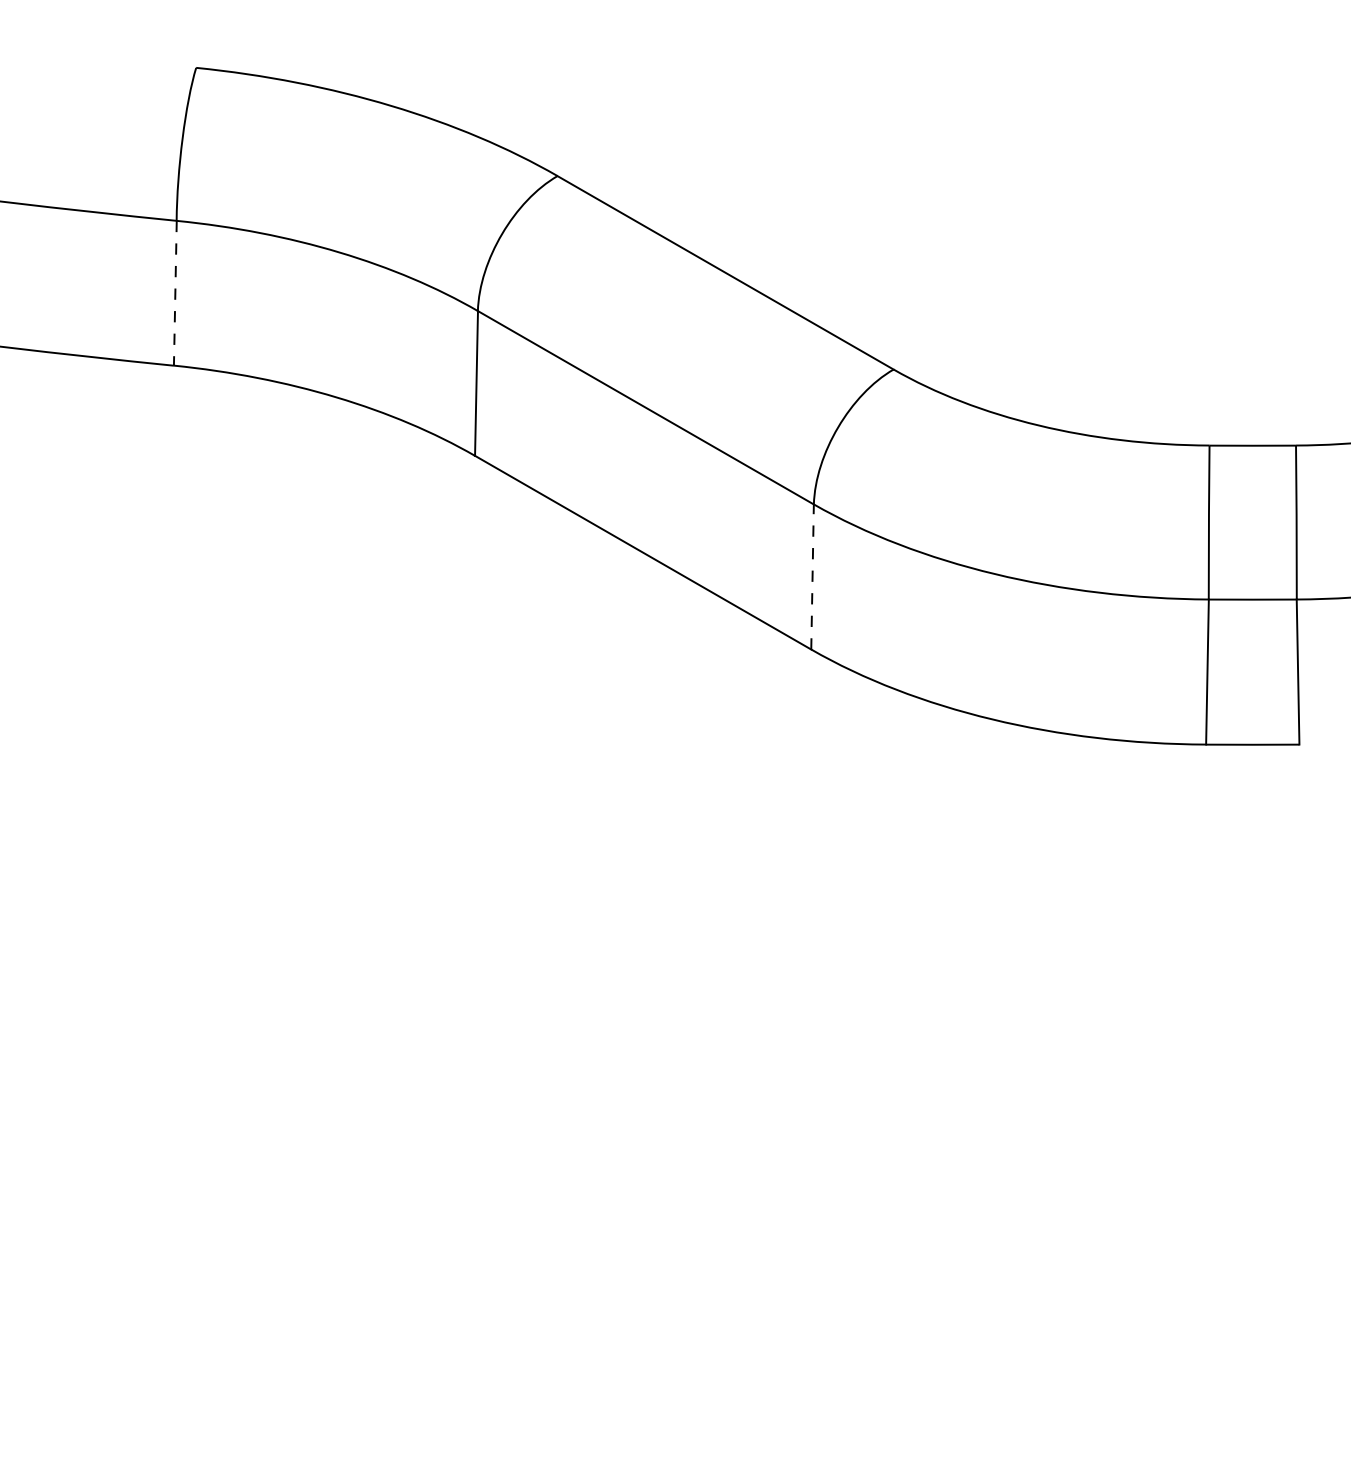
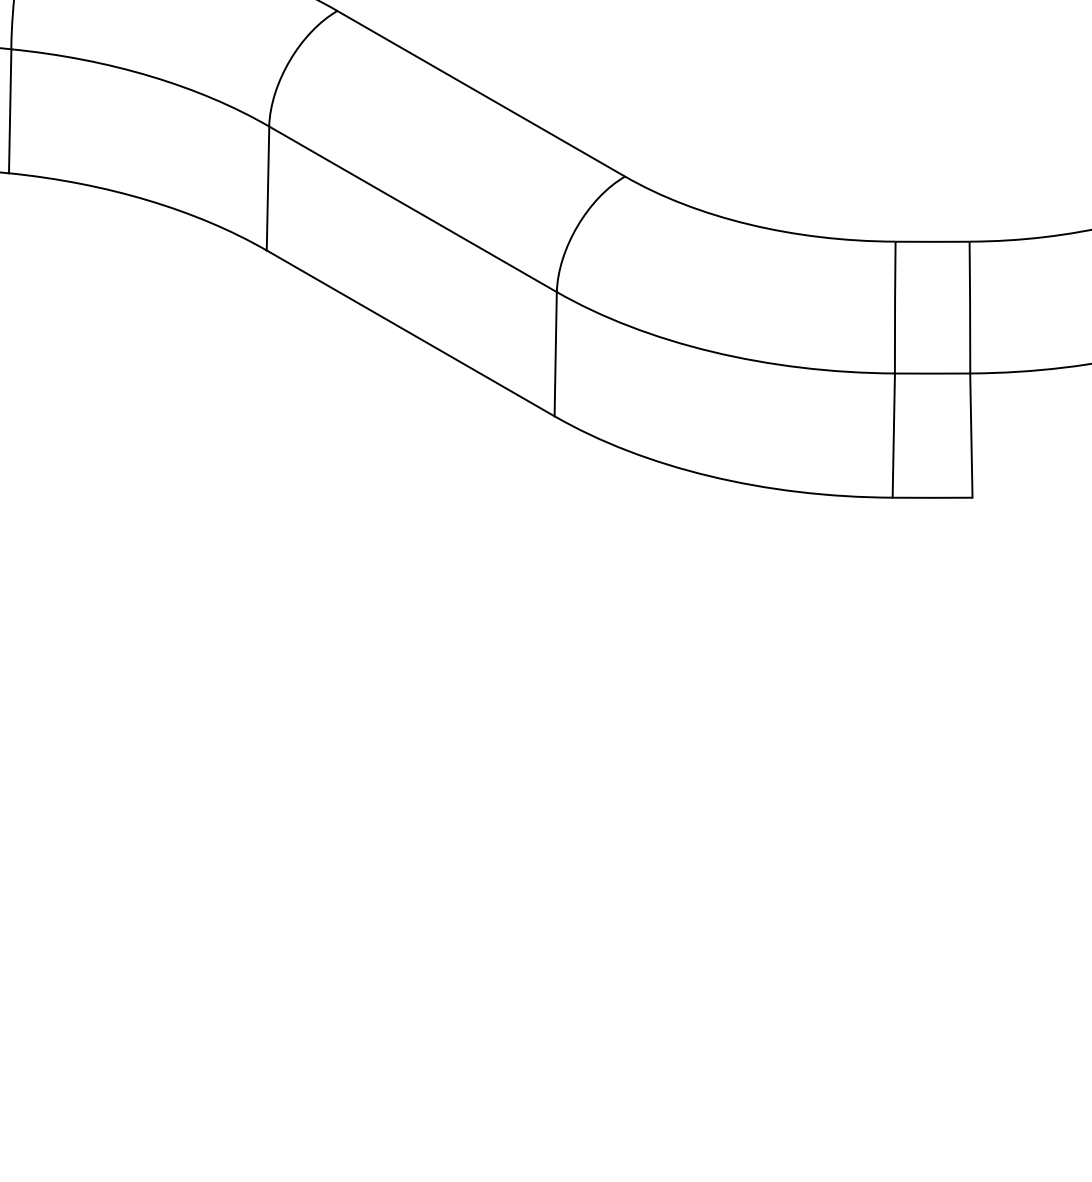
line: (175, 293) -> (10, 111), dashed -> solid
line: (812, 577) -> (555, 354), dashed -> solid

